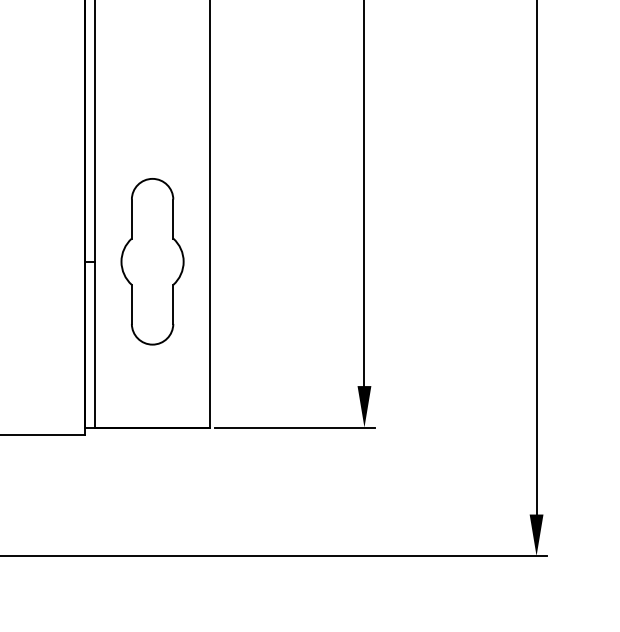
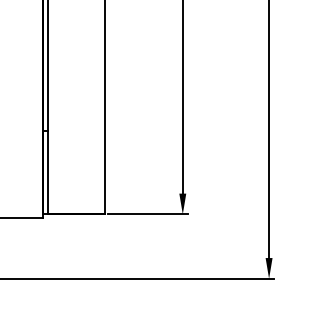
part: (152, 260) -> (76, 130), removed

